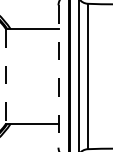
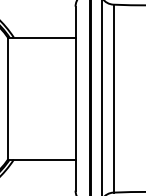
line: (6, 76) -> (8, 98), dashed -> solid
line: (58, 76) -> (75, 98), dashed -> solid

